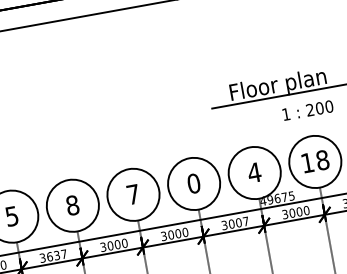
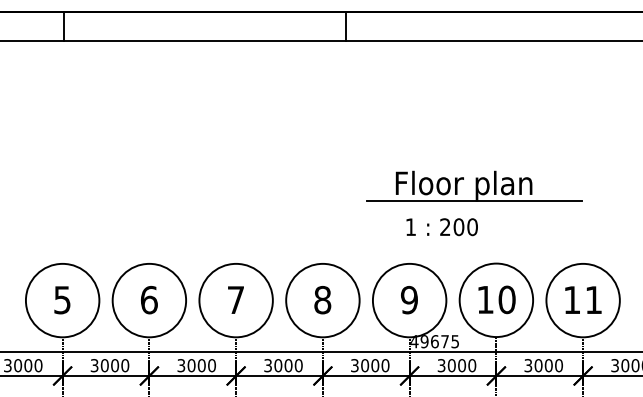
text: (307, 110) -> (441, 227), moved
text: (322, 160) -> (506, 299), 18 -> 10
text: (254, 172) -> (409, 299), 4 -> 9
text: (193, 183) -> (322, 300), 0 -> 8
text: (72, 205) -> (148, 299), 8 -> 6
text: (246, 221) -> (385, 365), 3007 -> 3000
text: (57, 255) -> (115, 365), 3637 -> 3000

